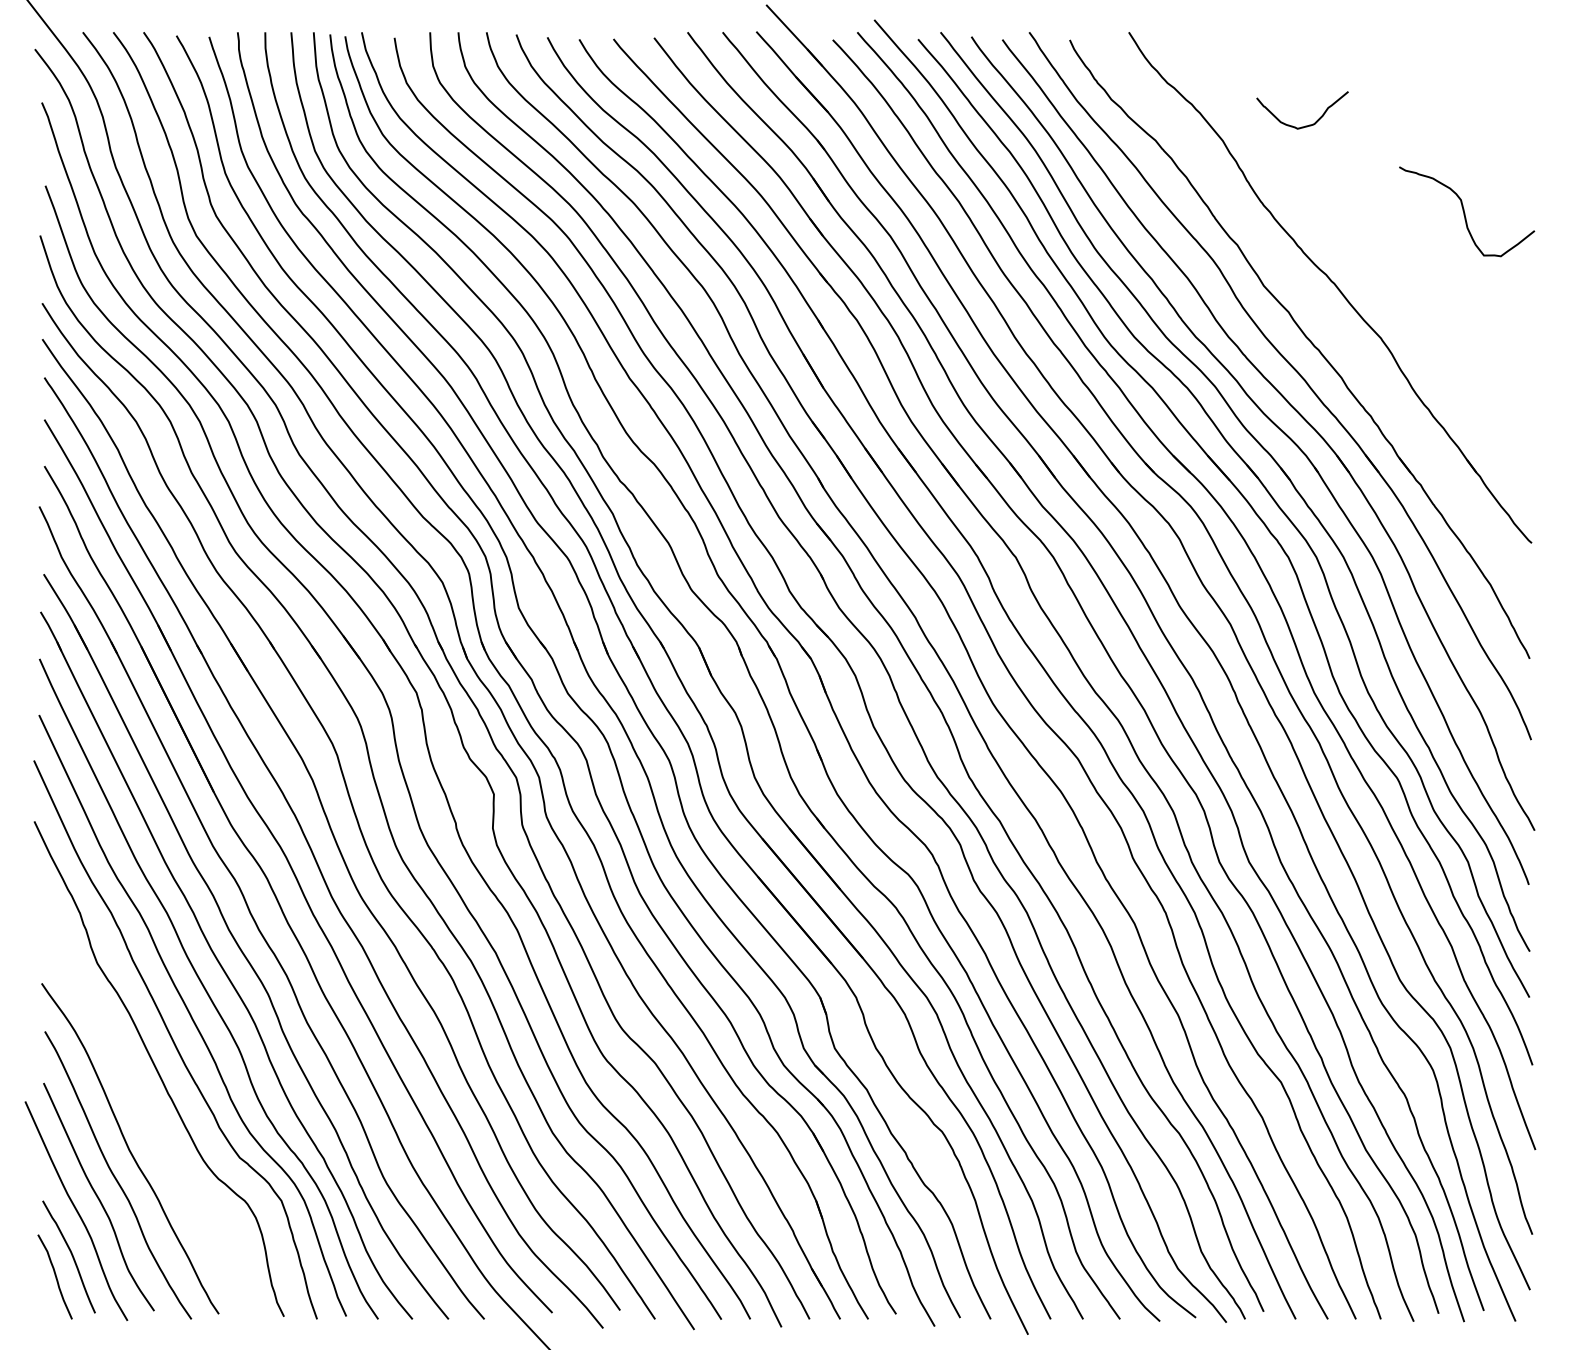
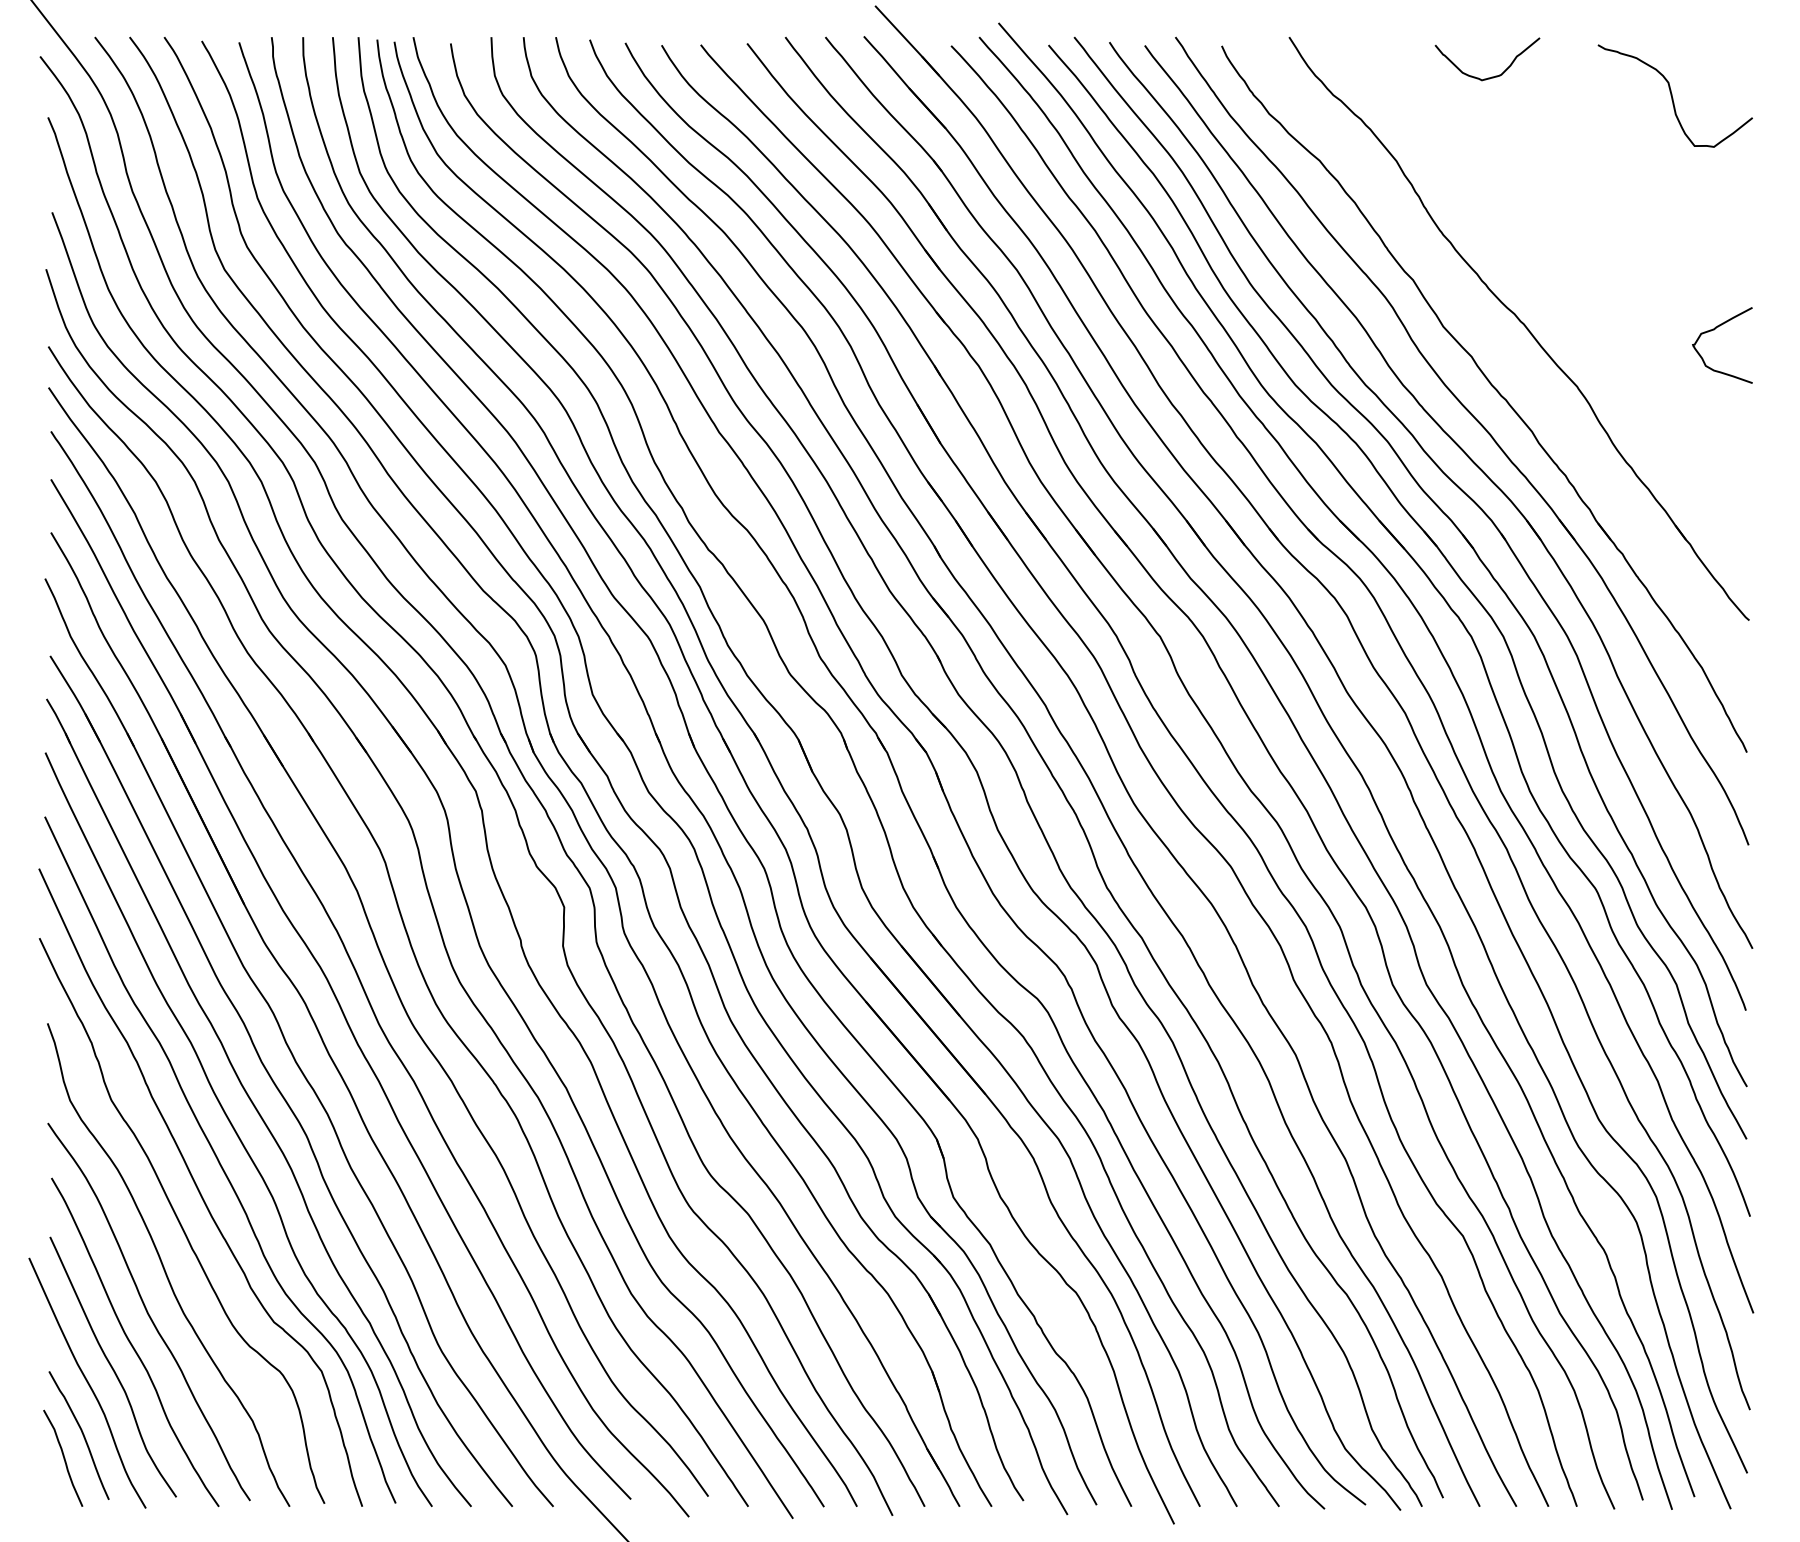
curve: (1306, 125) -> (1491, 76), moved
curve: (1464, 211) -> (1672, 95), moved
curve: (1501, 289) -> (1714, 330), added
curve: (143, 1108) -> (164, 1266), added

